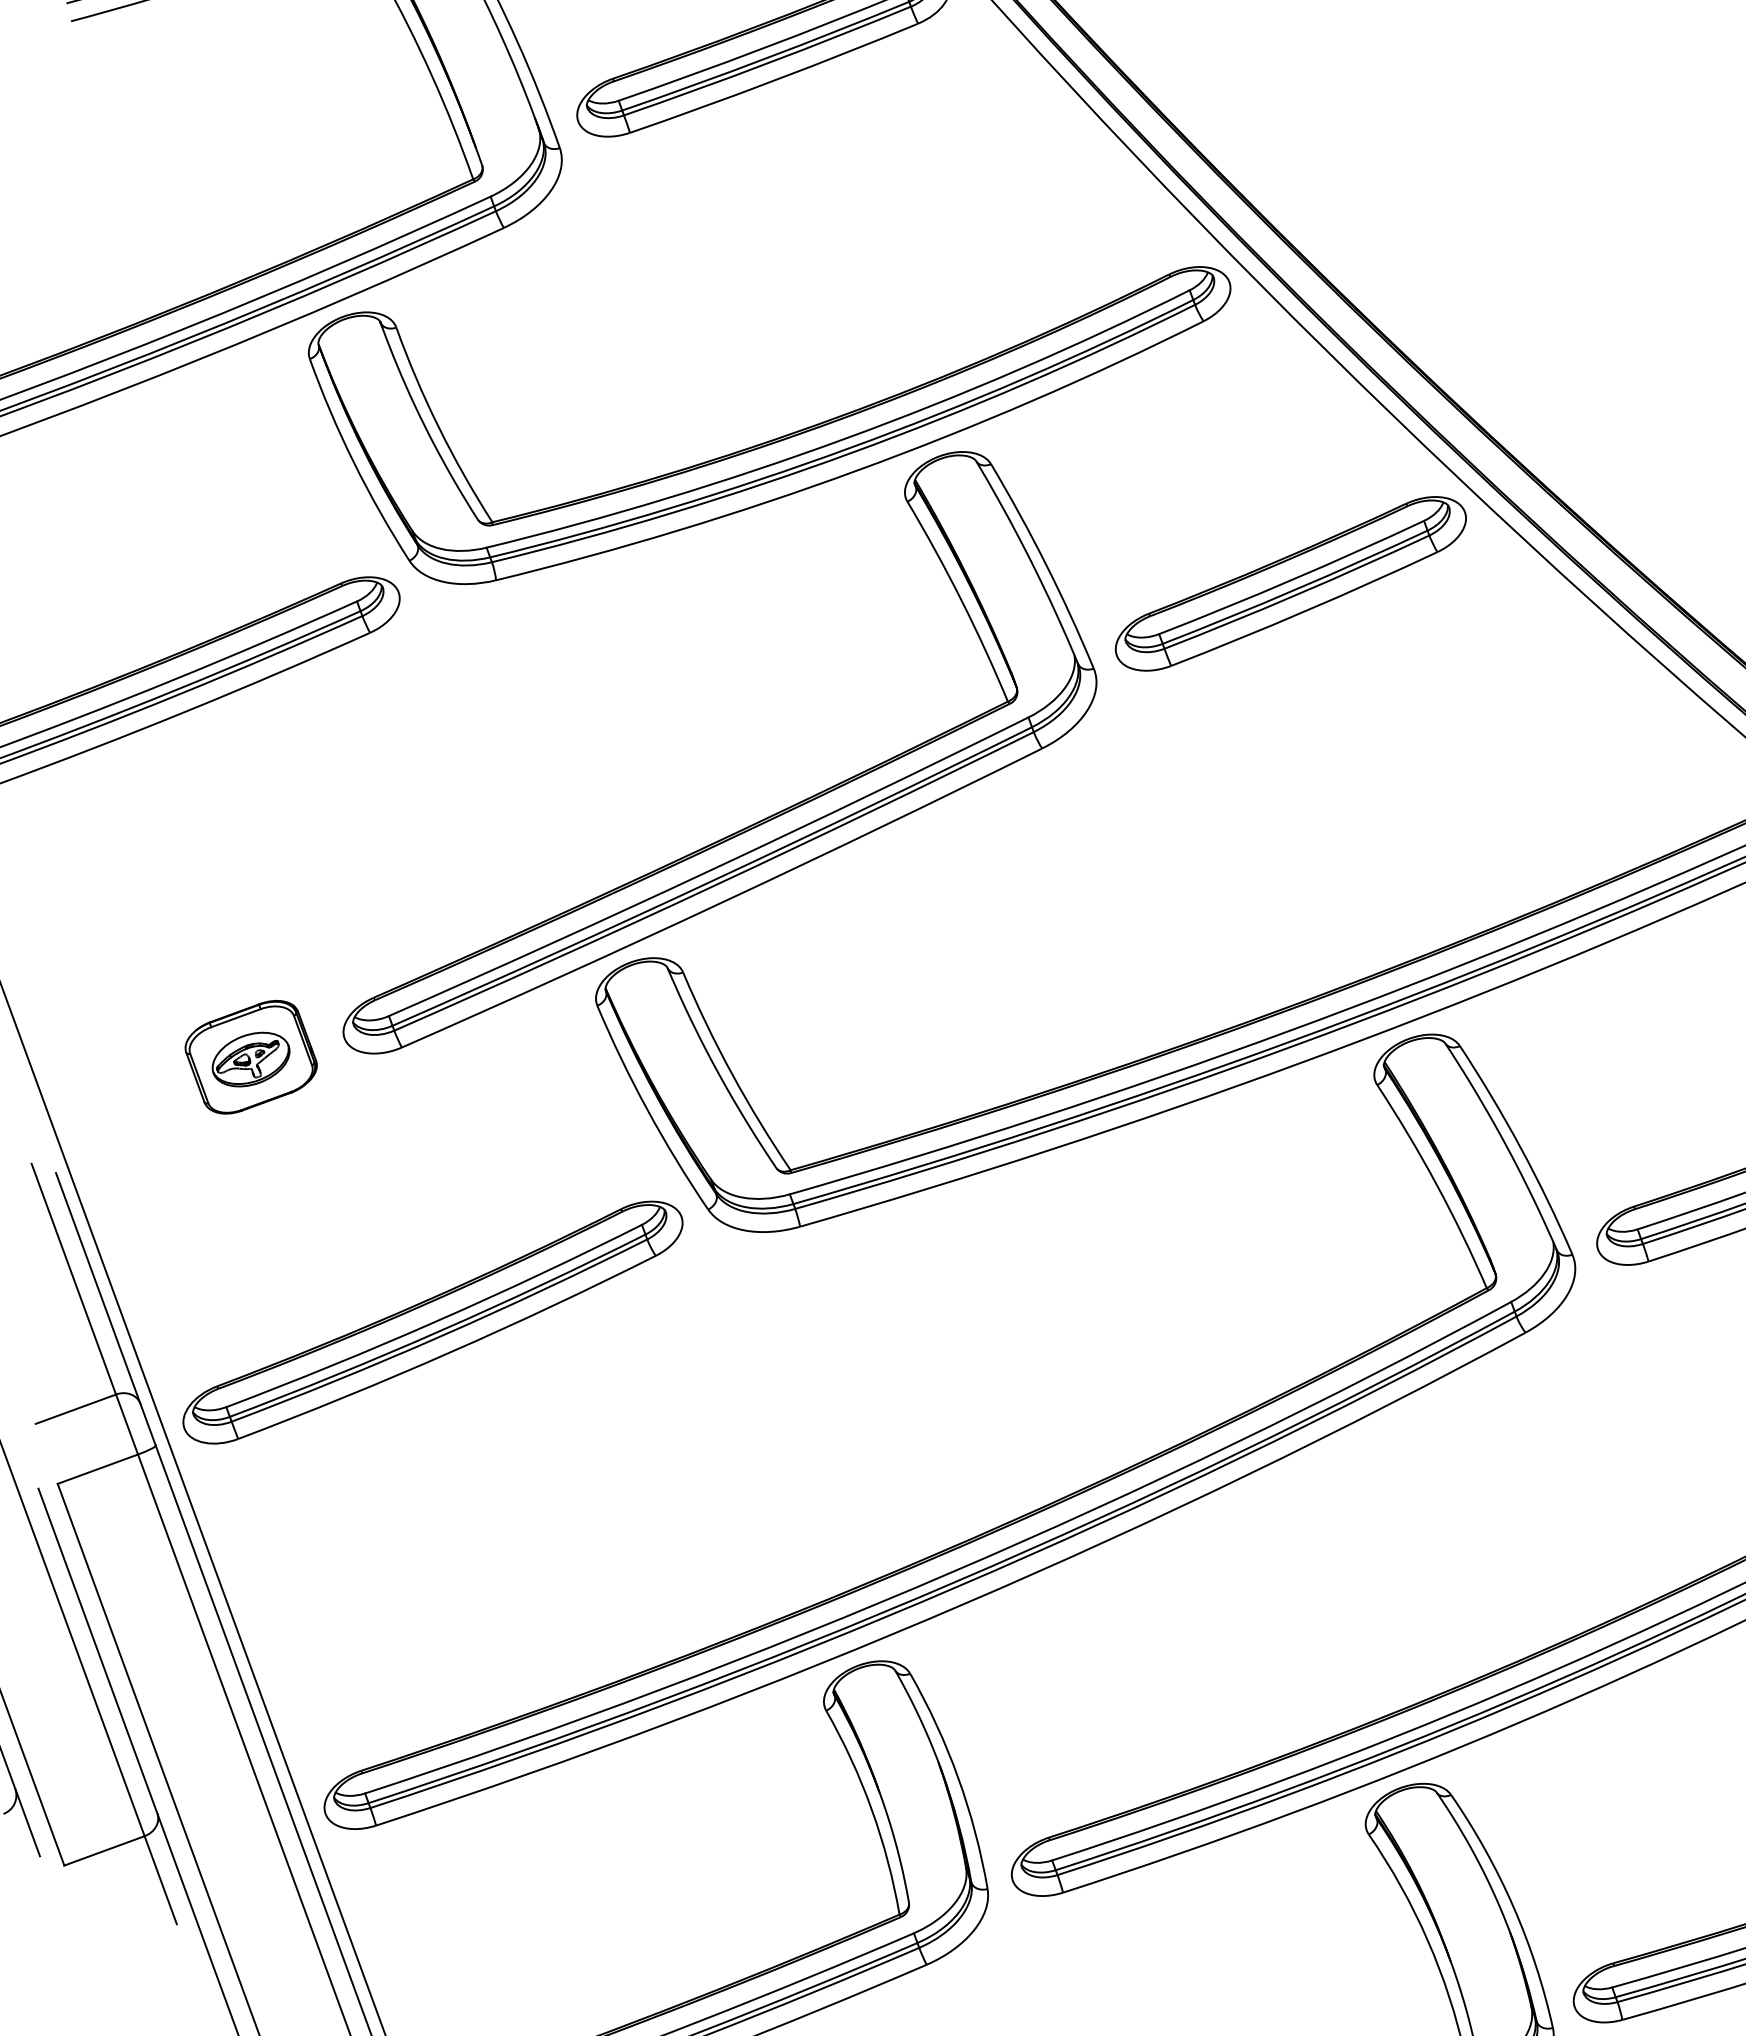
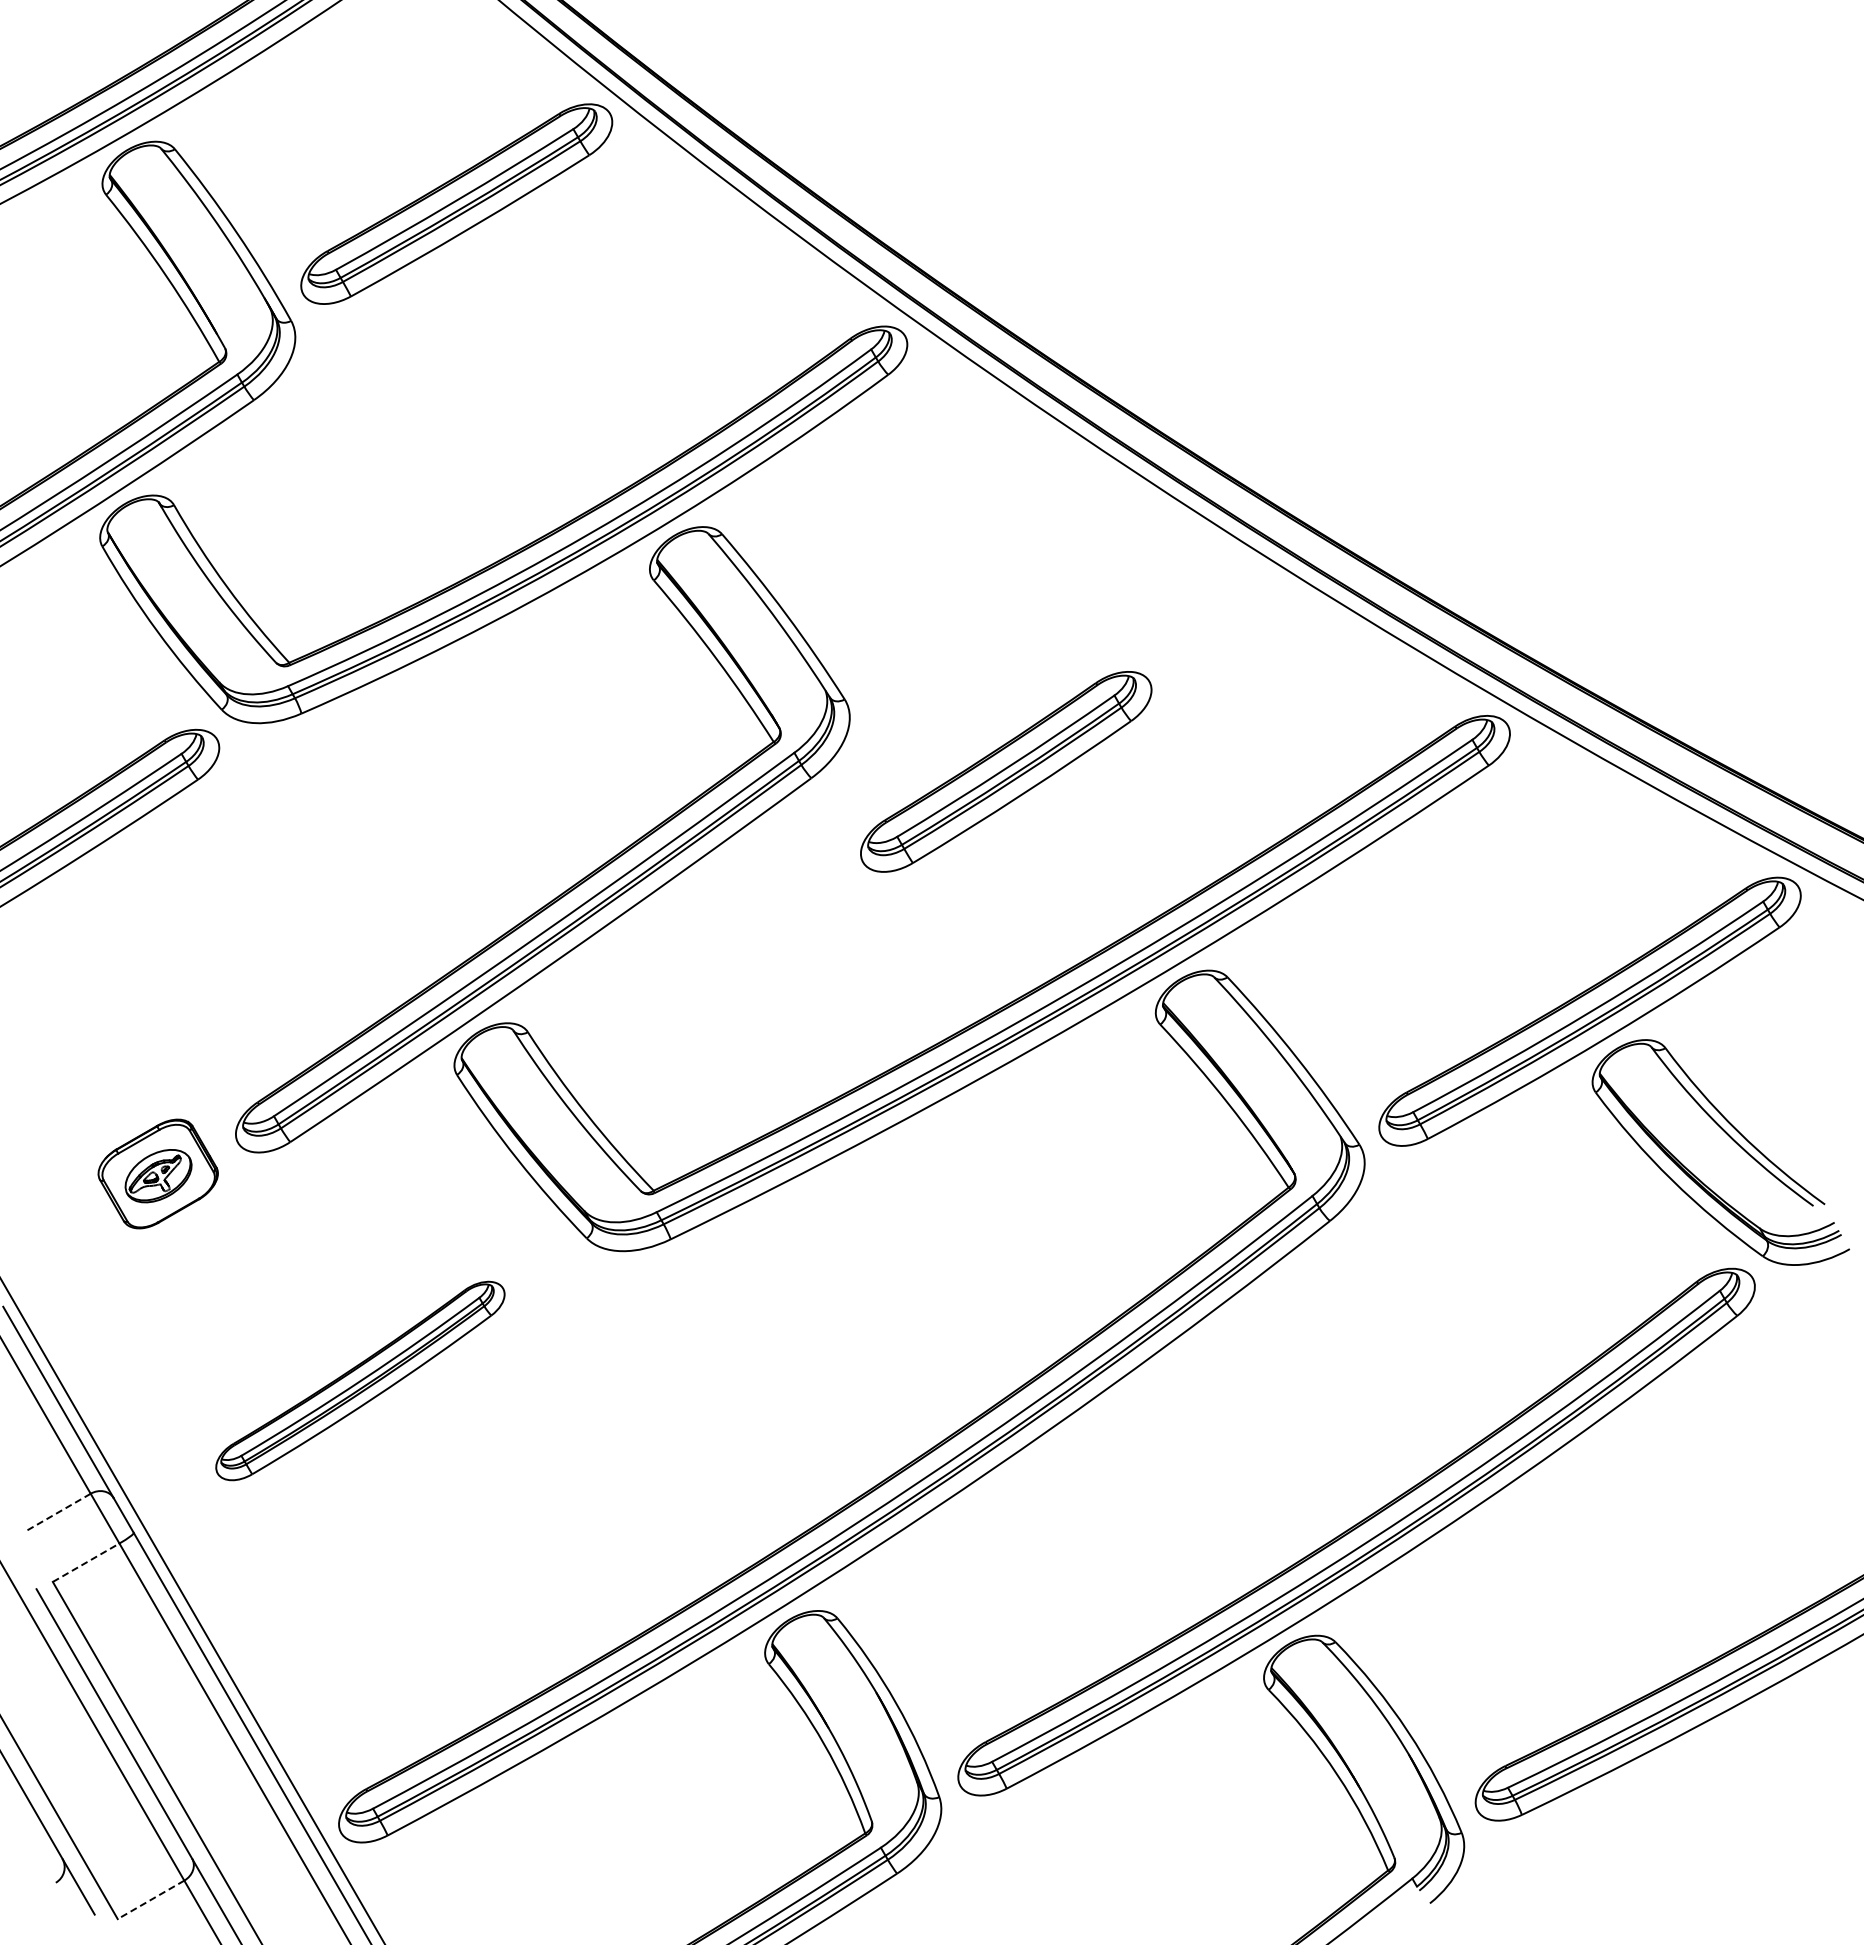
part: (1291, 583) -> (1006, 771), moved
part: (433, 1322) -> (360, 1380), size x0.7
line: (74, 1409) -> (56, 1513), solid -> dashed
line: (98, 1469) -> (86, 1562), solid -> dashed
line: (103, 1851) -> (150, 1900), solid -> dashed

